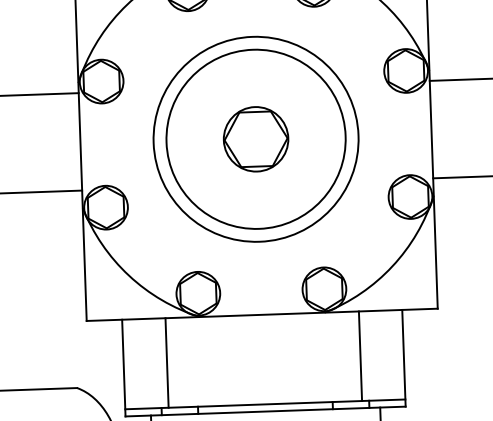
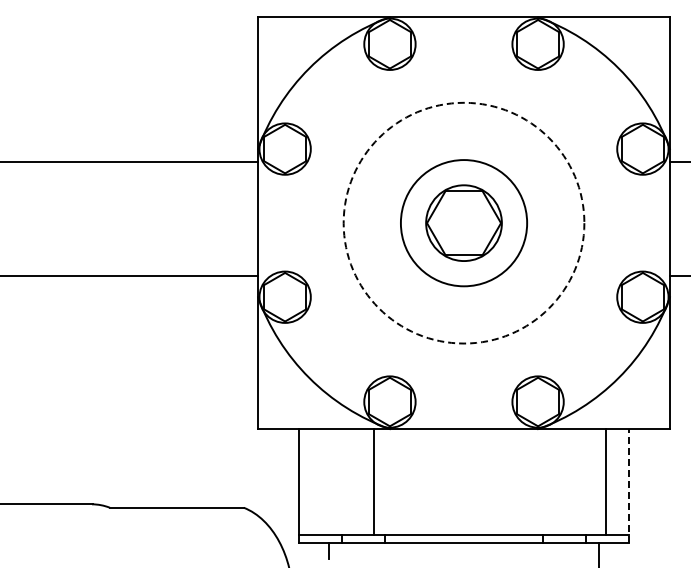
circle: (255, 138) -> (463, 222), size x0.6
circle: (255, 138) -> (463, 222), solid -> dashed
line: (360, 355) -> (605, 481), moved
line: (403, 358) -> (628, 486), solid -> dashed
line: (167, 362) -> (374, 481), moved

